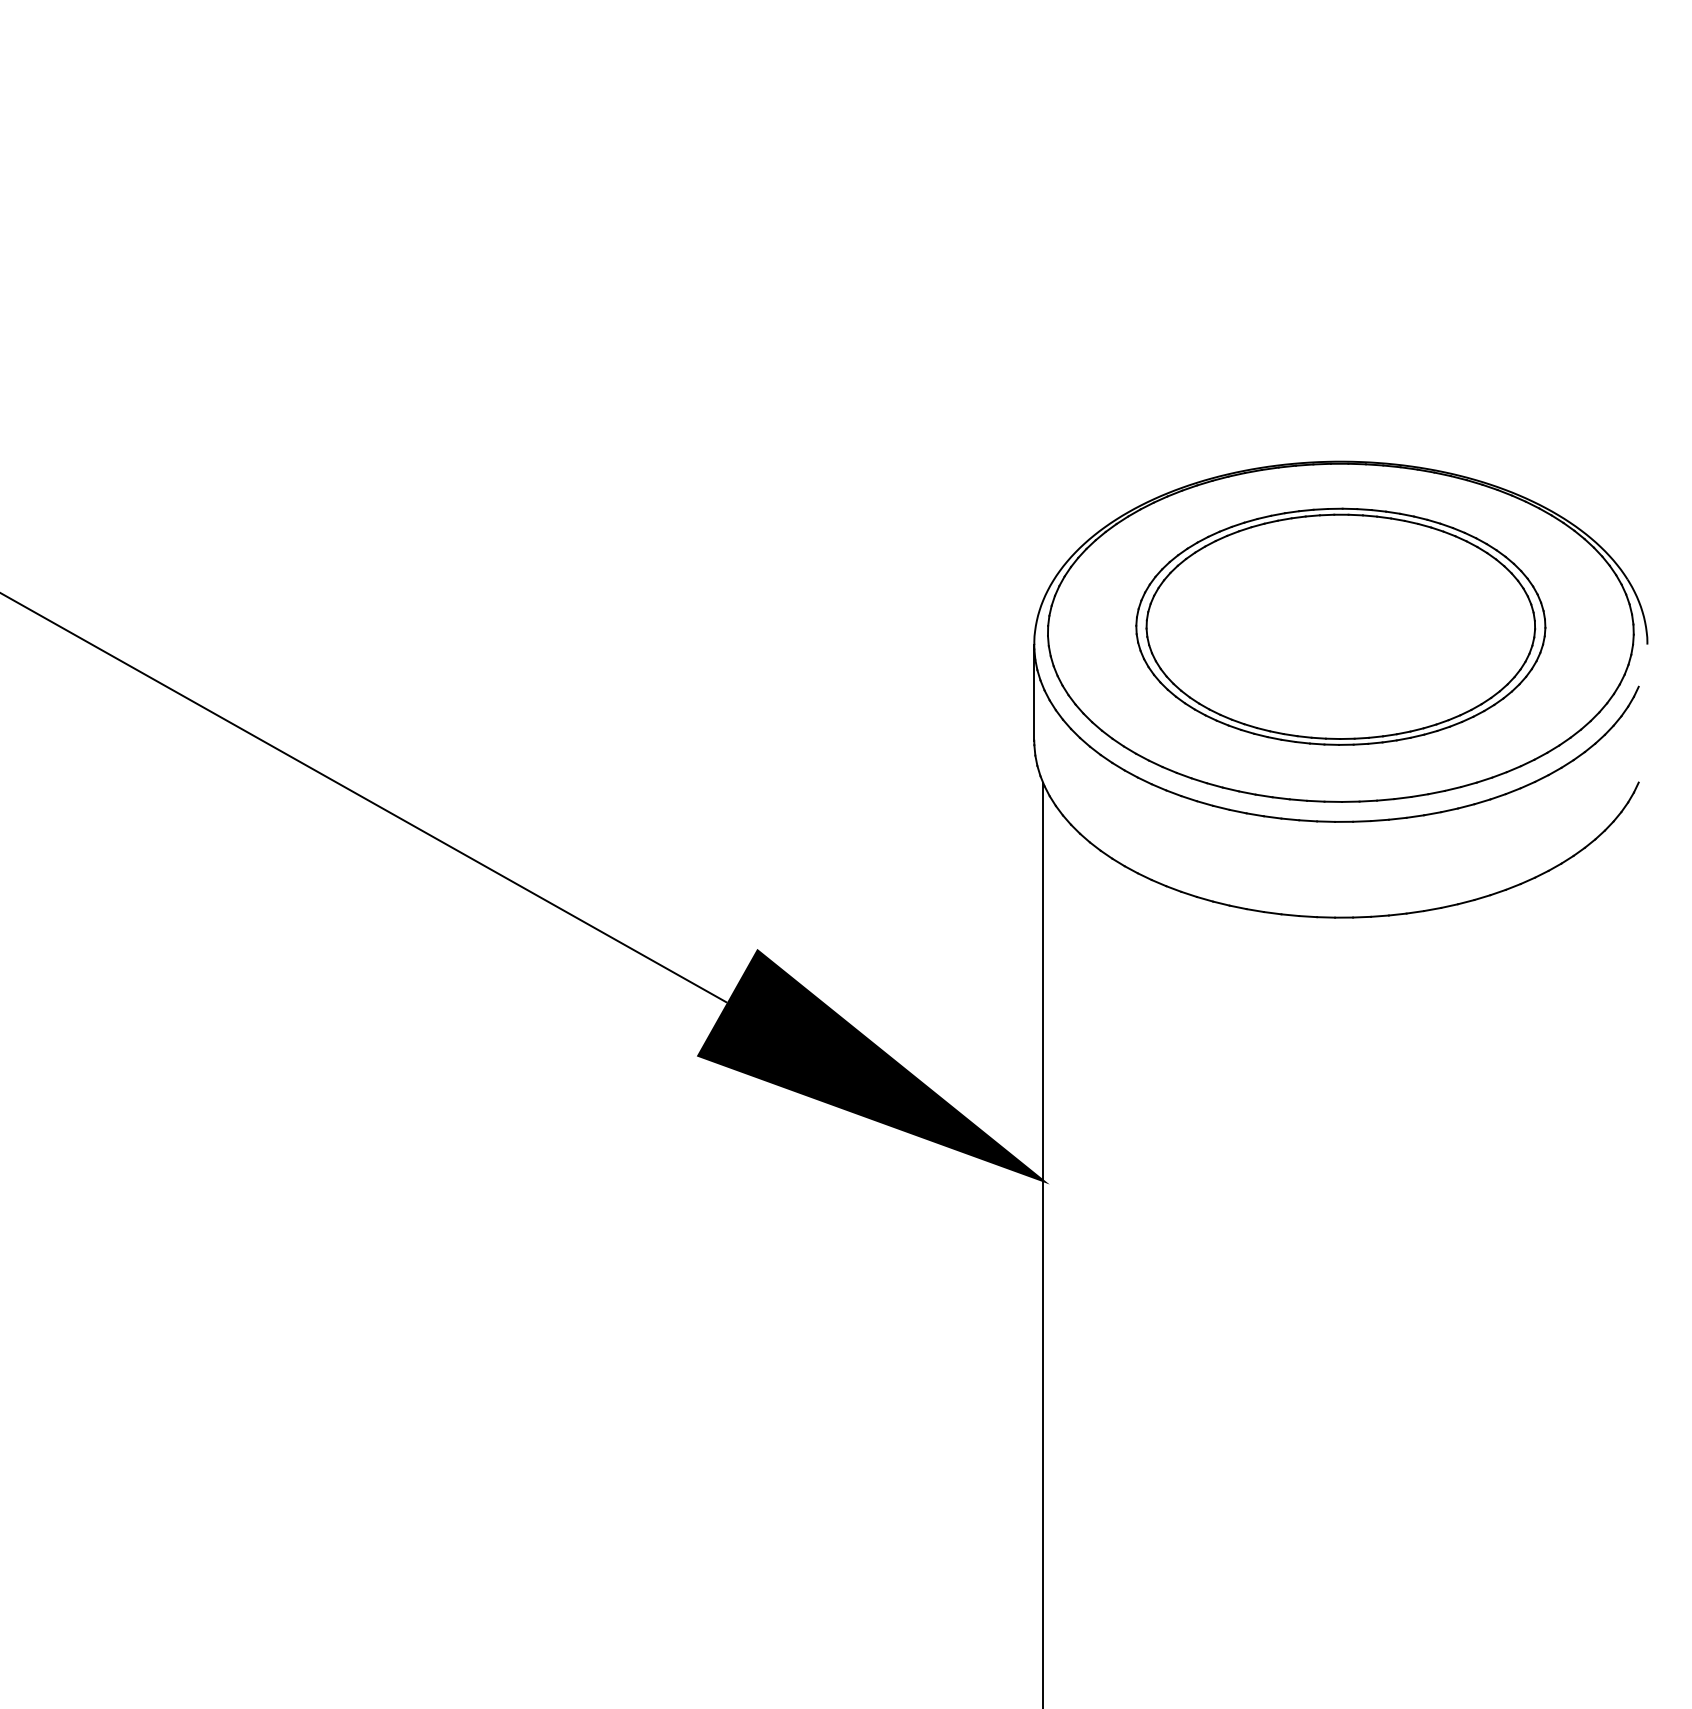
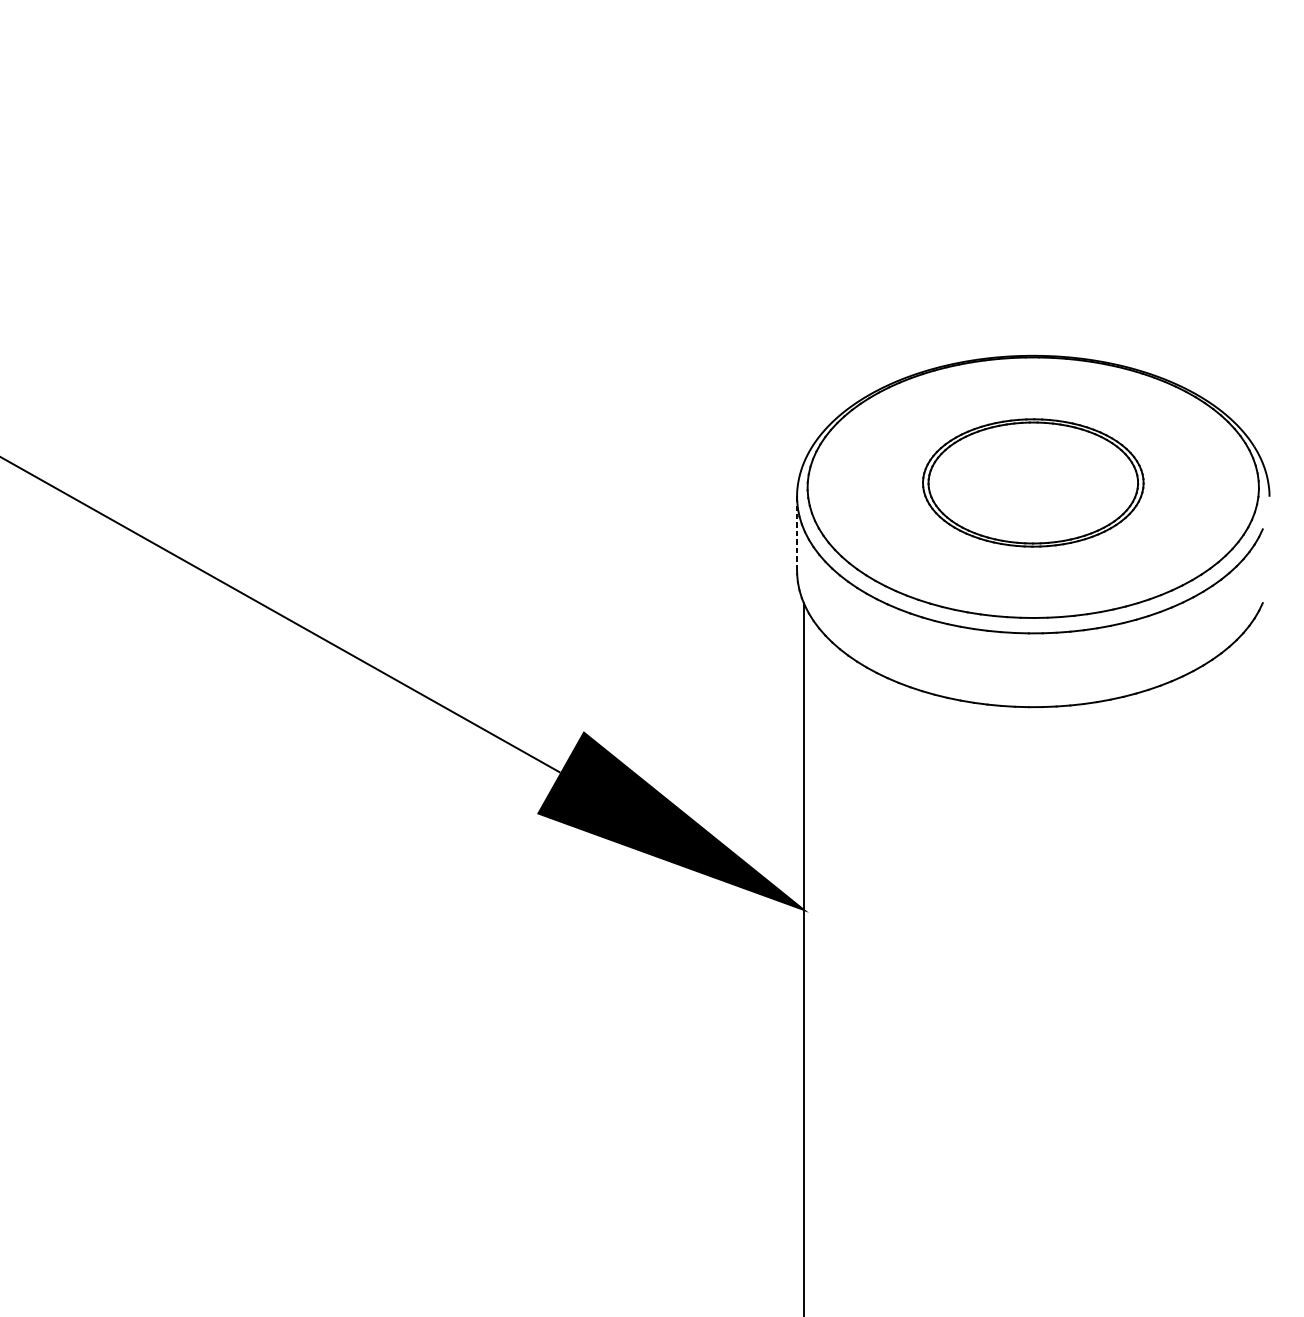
part: (1340, 626) -> (1033, 482), size x0.7
line: (1034, 692) -> (797, 533), solid -> dashed

